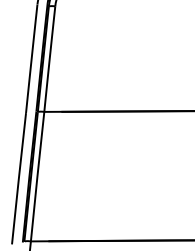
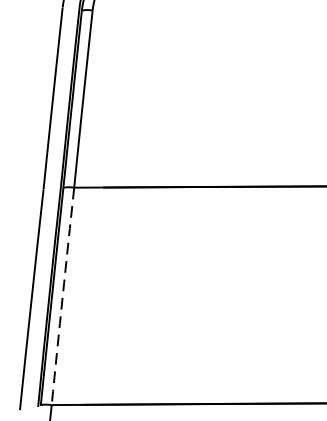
arc: (37, 176) -> (62, 296), solid -> dashed

